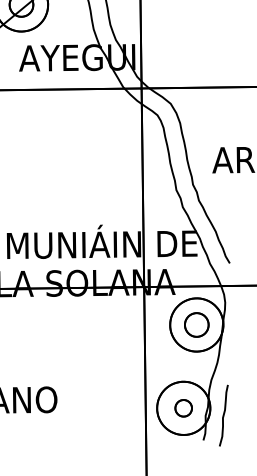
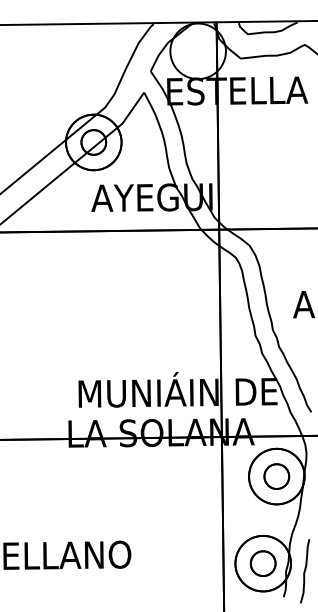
part: (183, 408) -> (262, 563), size x1.43

